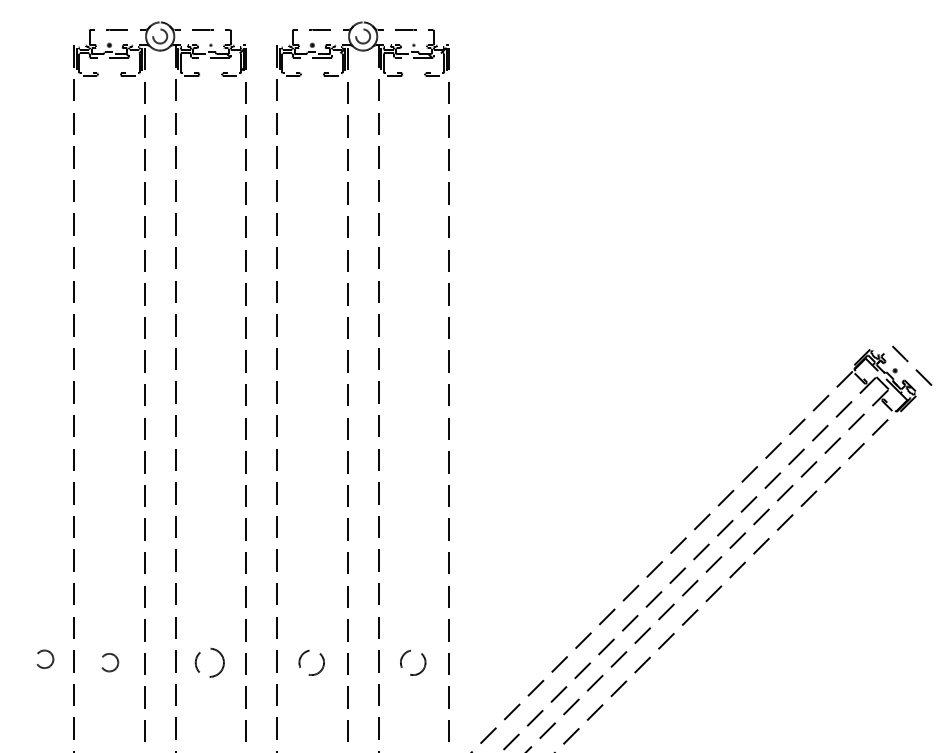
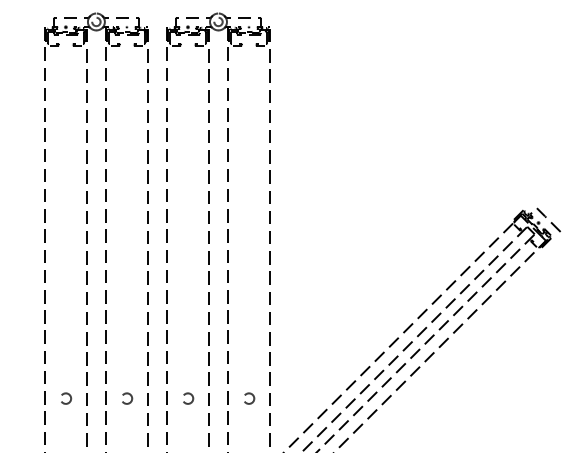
circle: (45, 659) -> (27, 396), removed
circle: (211, 662) -> (127, 398), size x0.62
circle: (313, 662) -> (188, 398), size x0.71
circle: (414, 662) -> (249, 398), size x0.71

